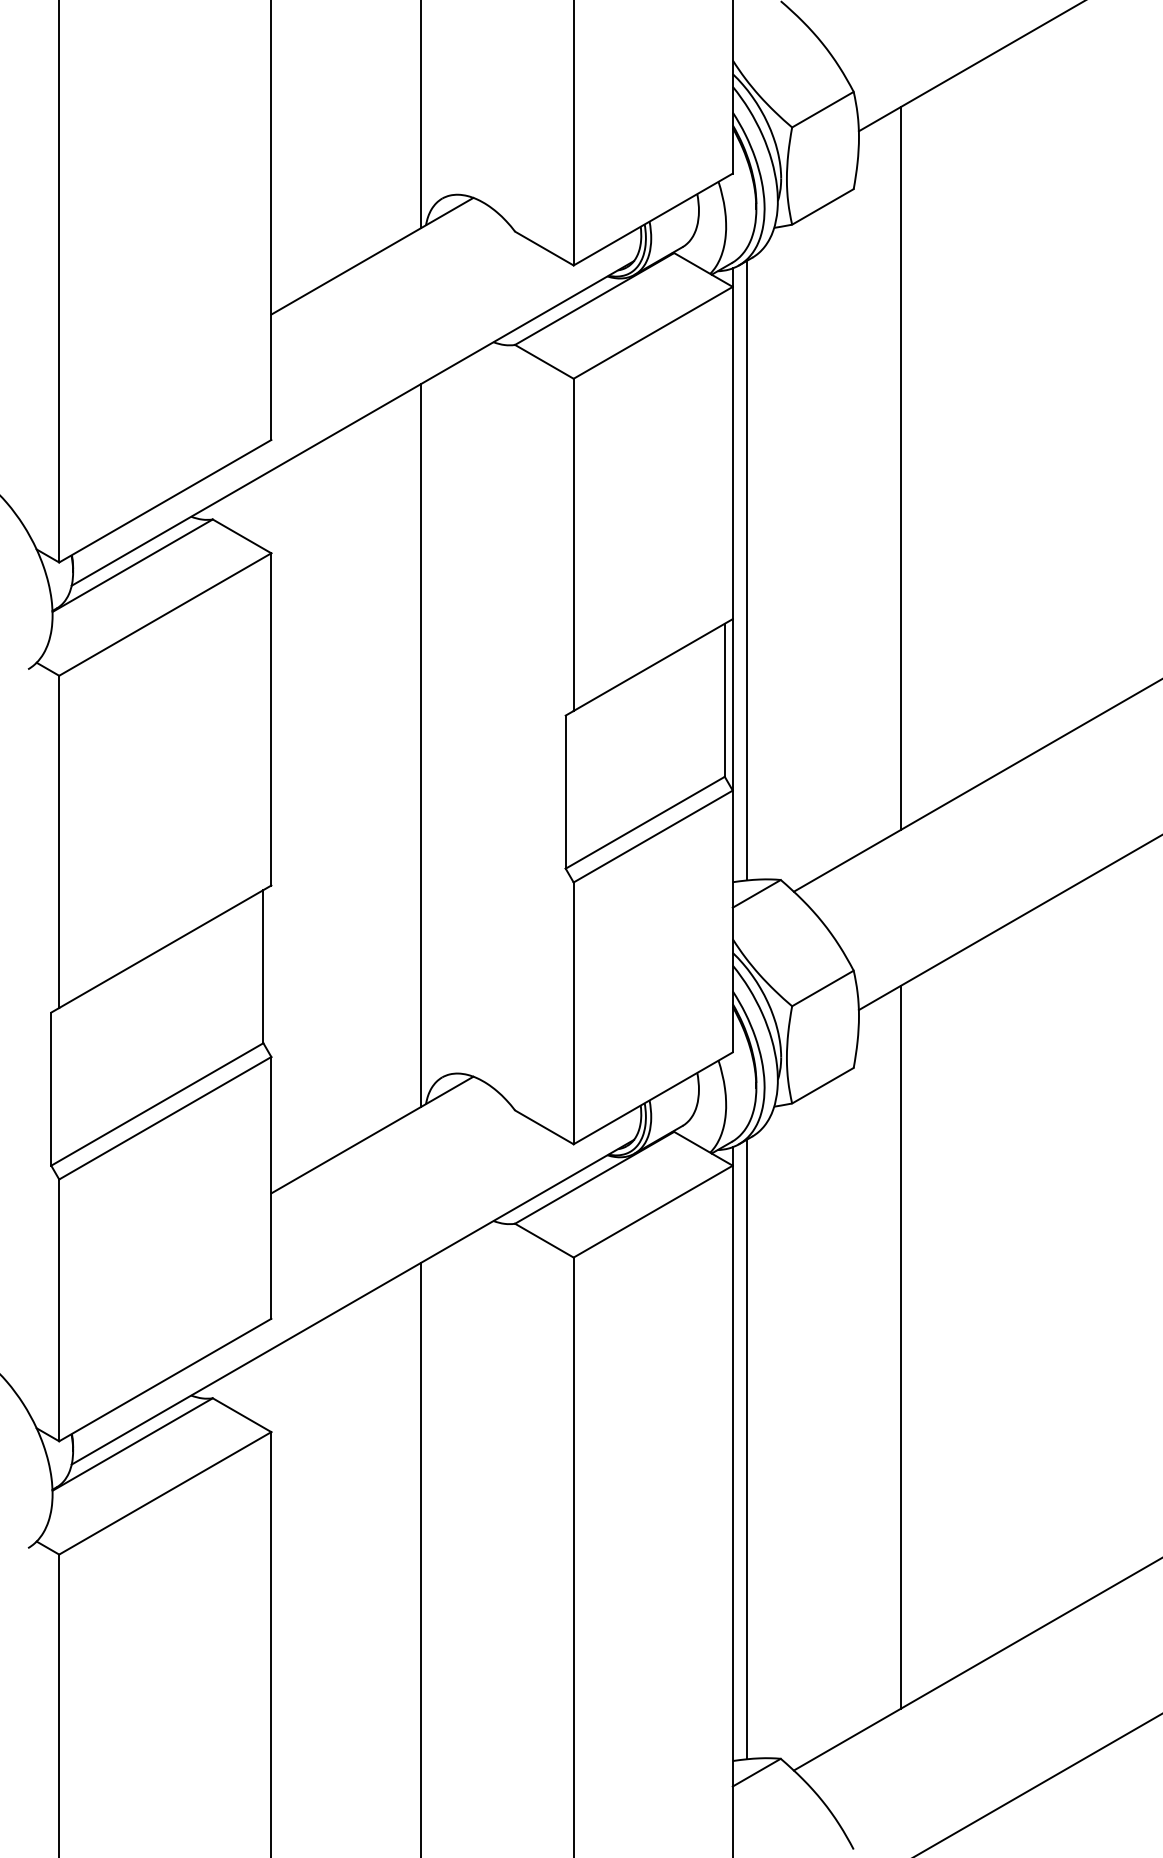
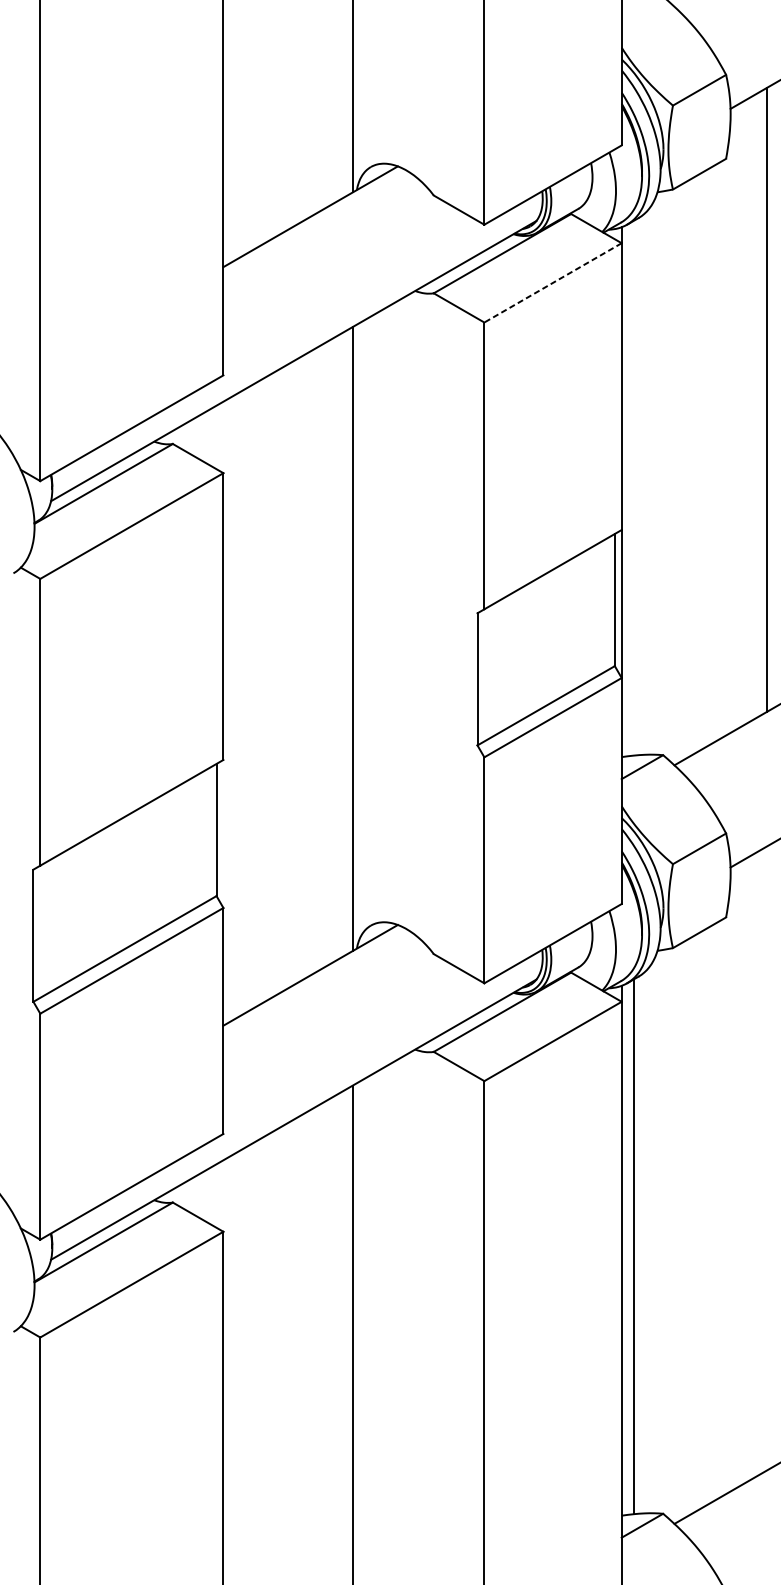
line: (653, 332) -> (553, 282), solid -> dashed
line: (747, 570) -> (634, 488), removed
line: (900, 1346) -> (766, 1157), removed

